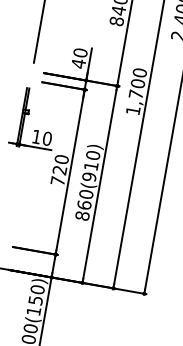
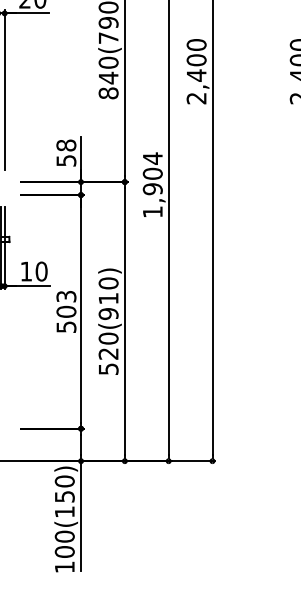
text: (79, 58) -> (66, 153), 40 -> 58
text: (137, 83) -> (152, 173), 1,700 -> 1,904
text: (59, 170) -> (66, 311), 720 -> 503
text: (83, 210) -> (108, 361), 860(910) -> 520(910)

